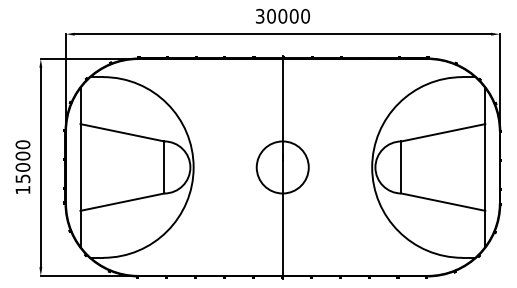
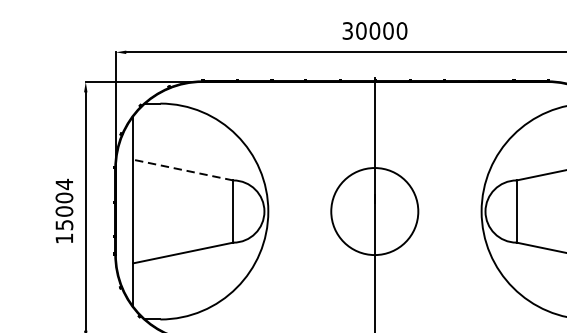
line: (122, 132) -> (183, 169), solid -> dashed
text: (22, 144) -> (63, 184), 15000 -> 15004
circle: (282, 167) -> (374, 211), size x1.4

